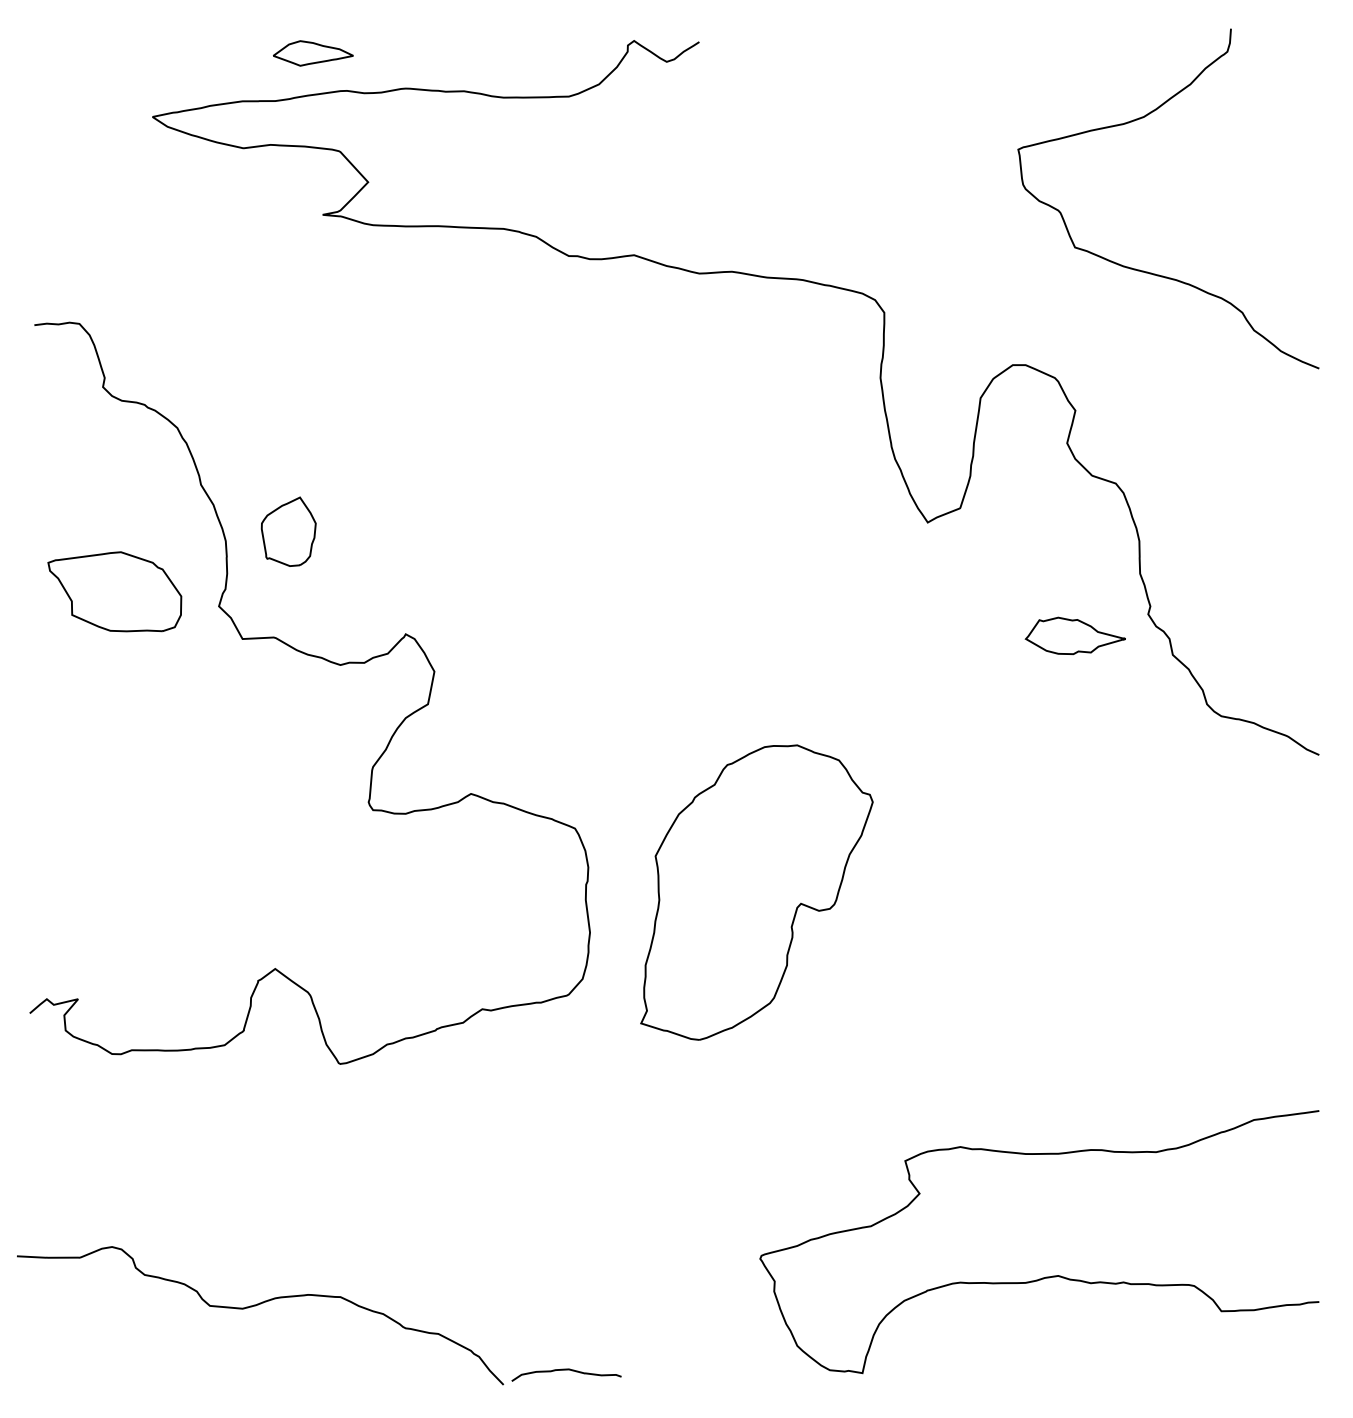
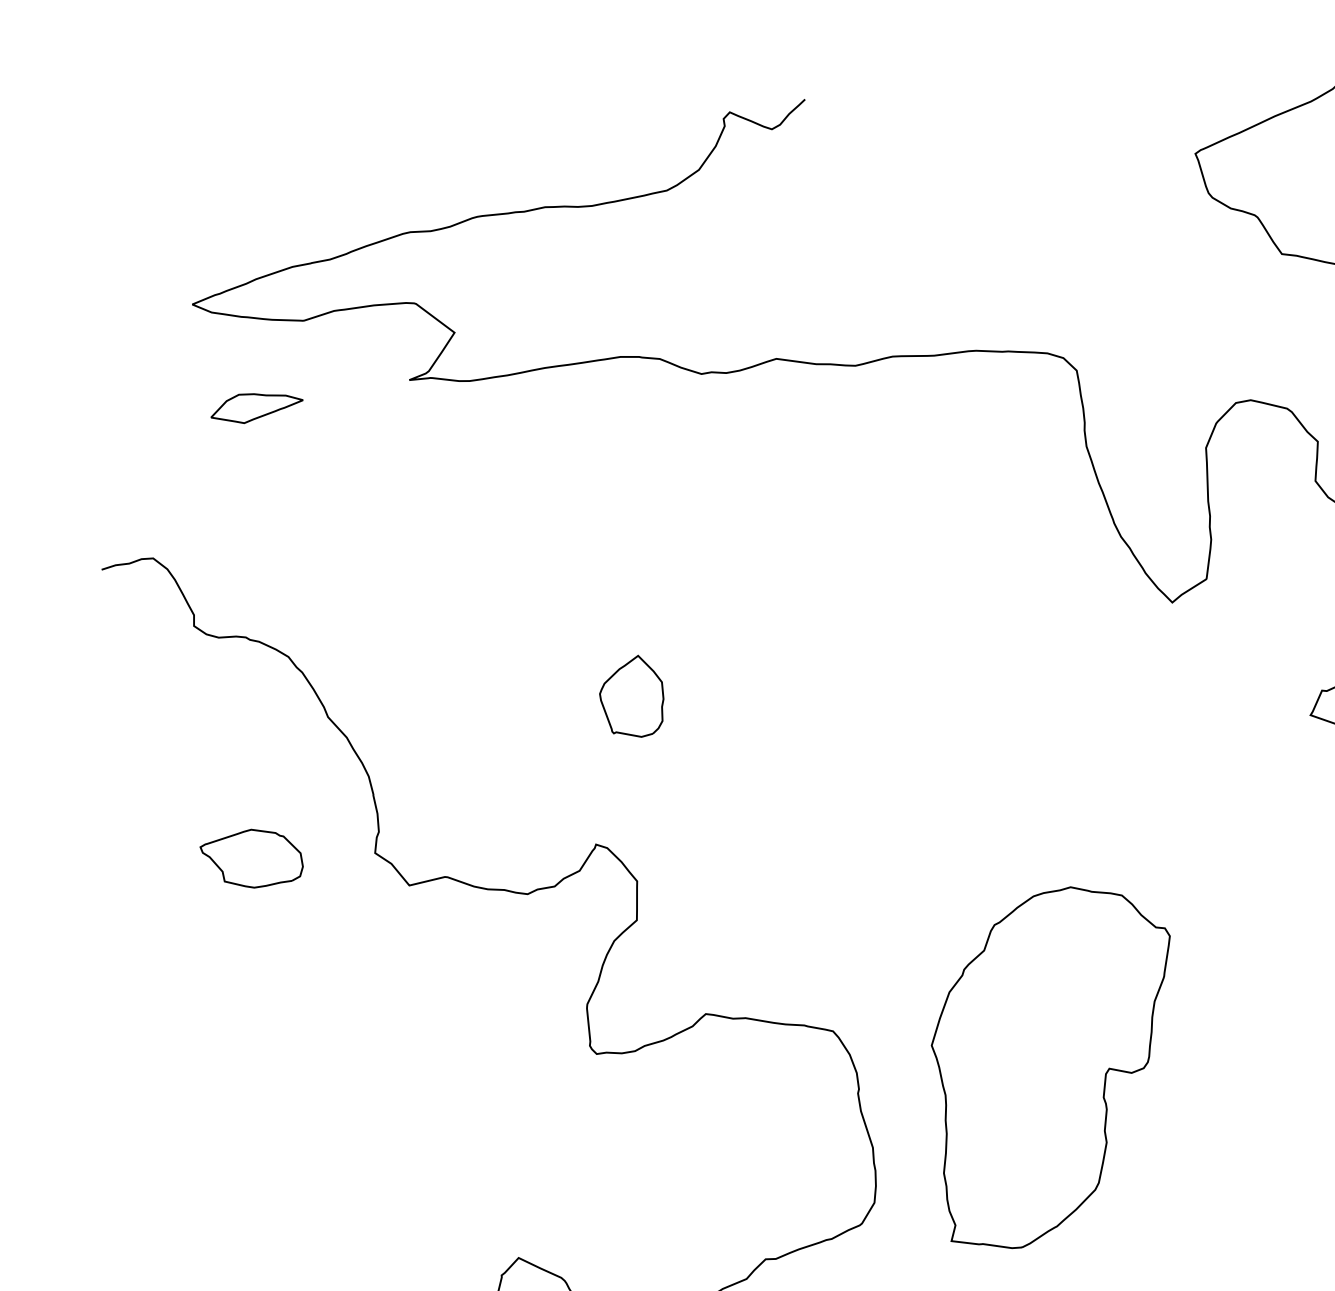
part: (313, 53) -> (256, 406), moved
part: (288, 531) -> (632, 697), moved
part: (114, 591) -> (251, 858), size x0.62

